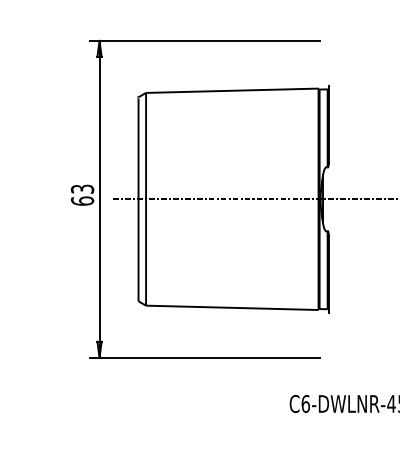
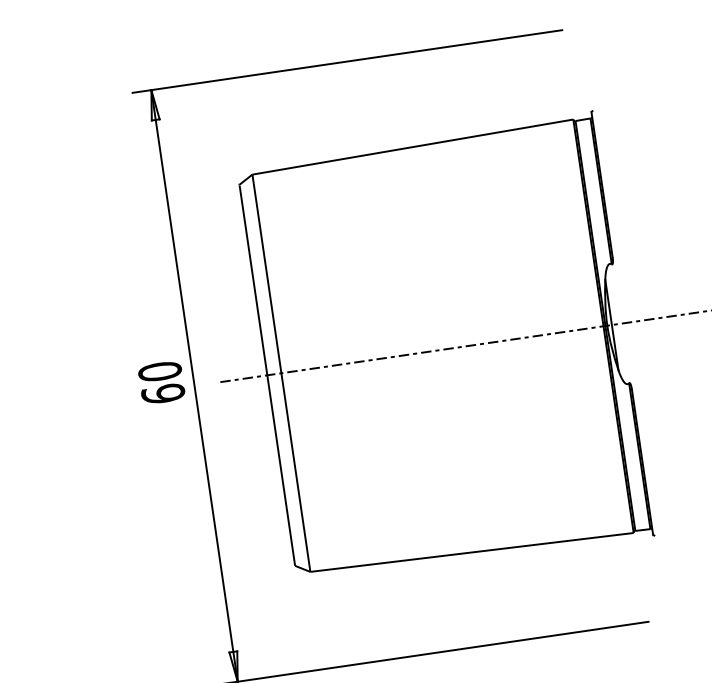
text: (82, 188) -> (159, 370), 63 -> 60

